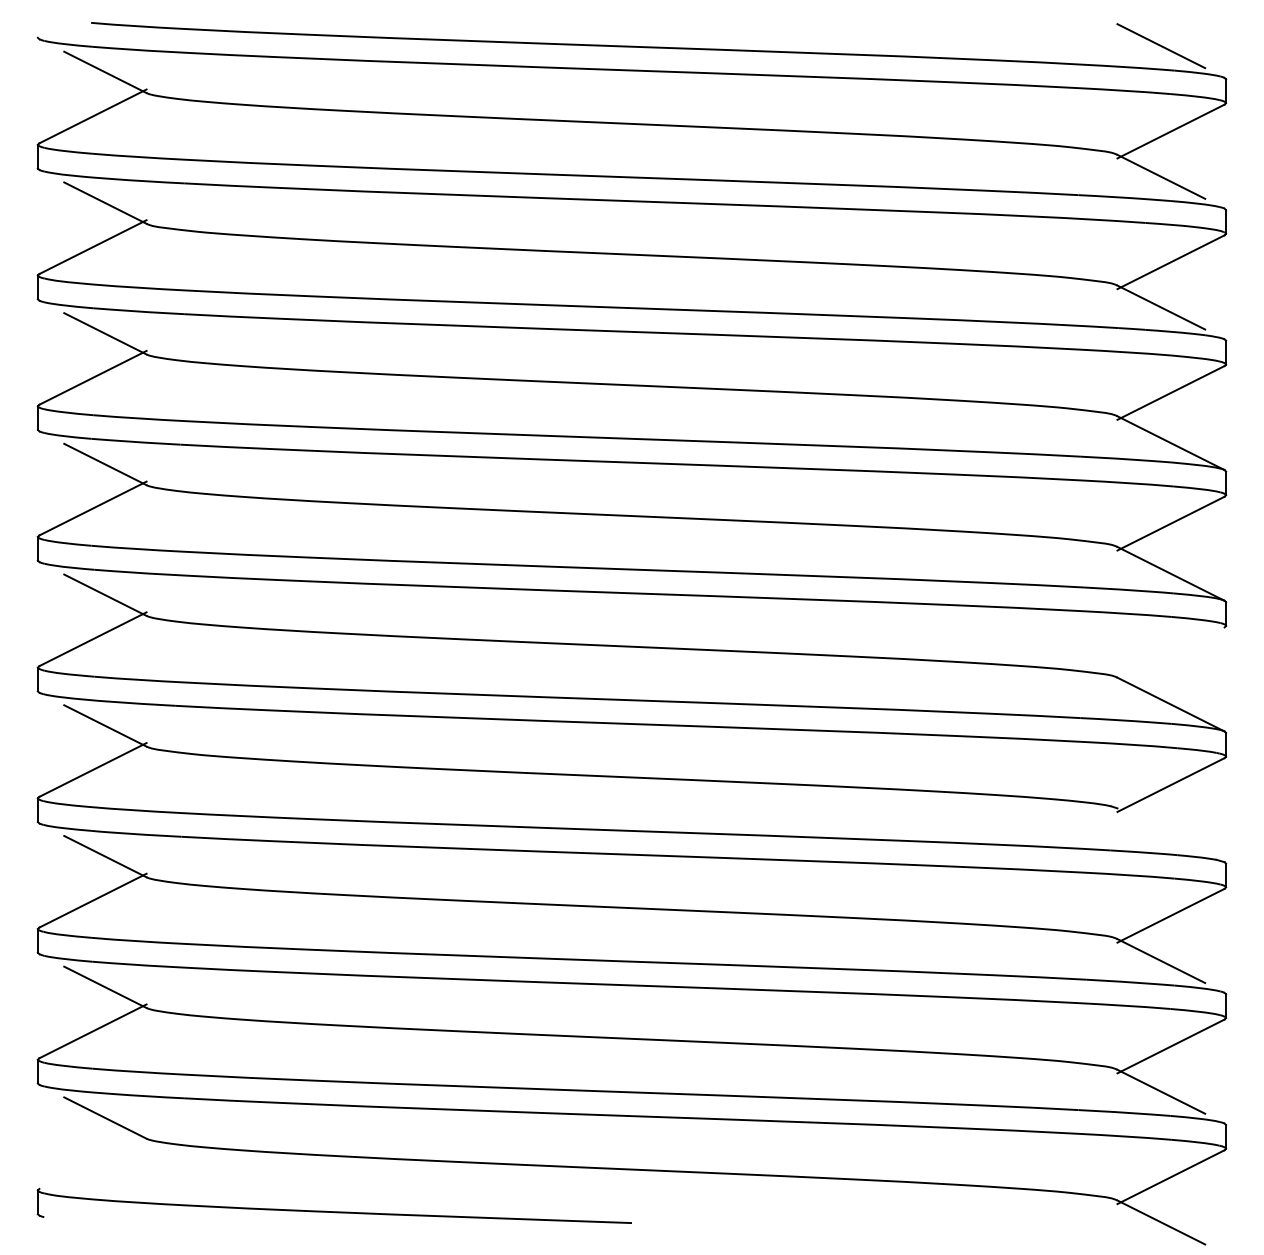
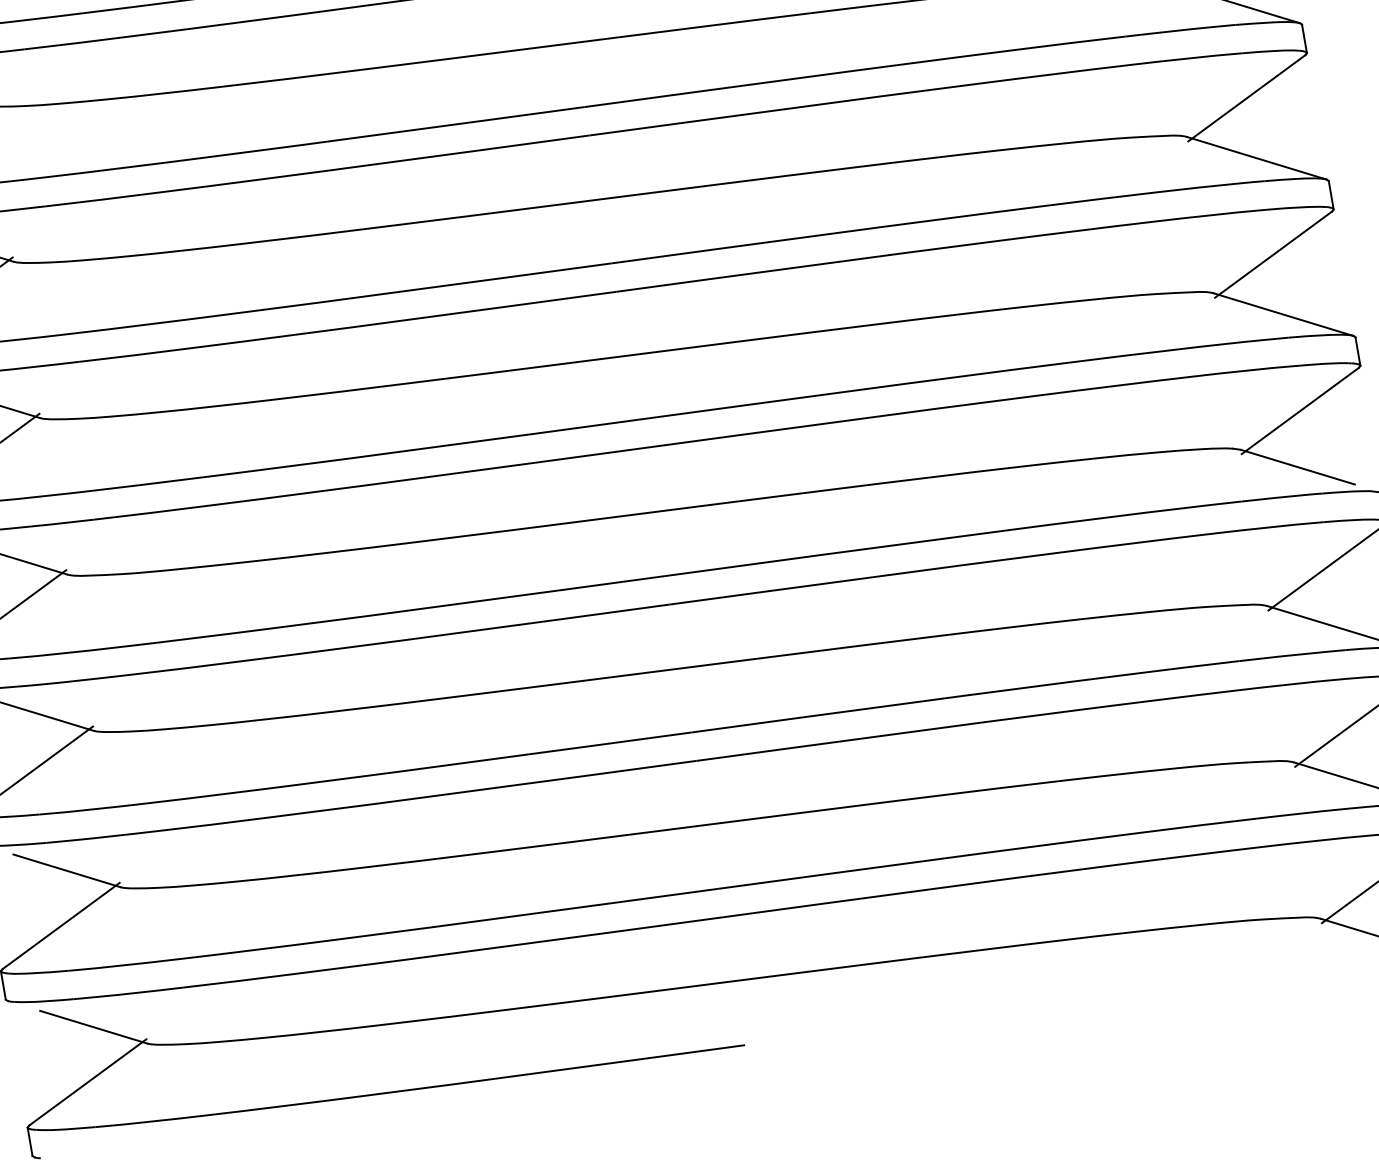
line: (1170, 654) -> (1272, 254), added
line: (1161, 830) -> (1298, 467), added
line: (92, 1161) -> (87, 1081), added

